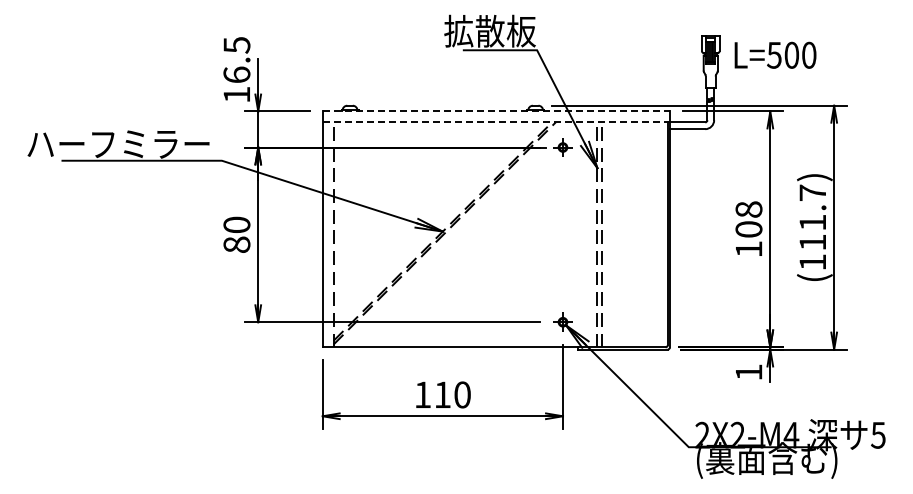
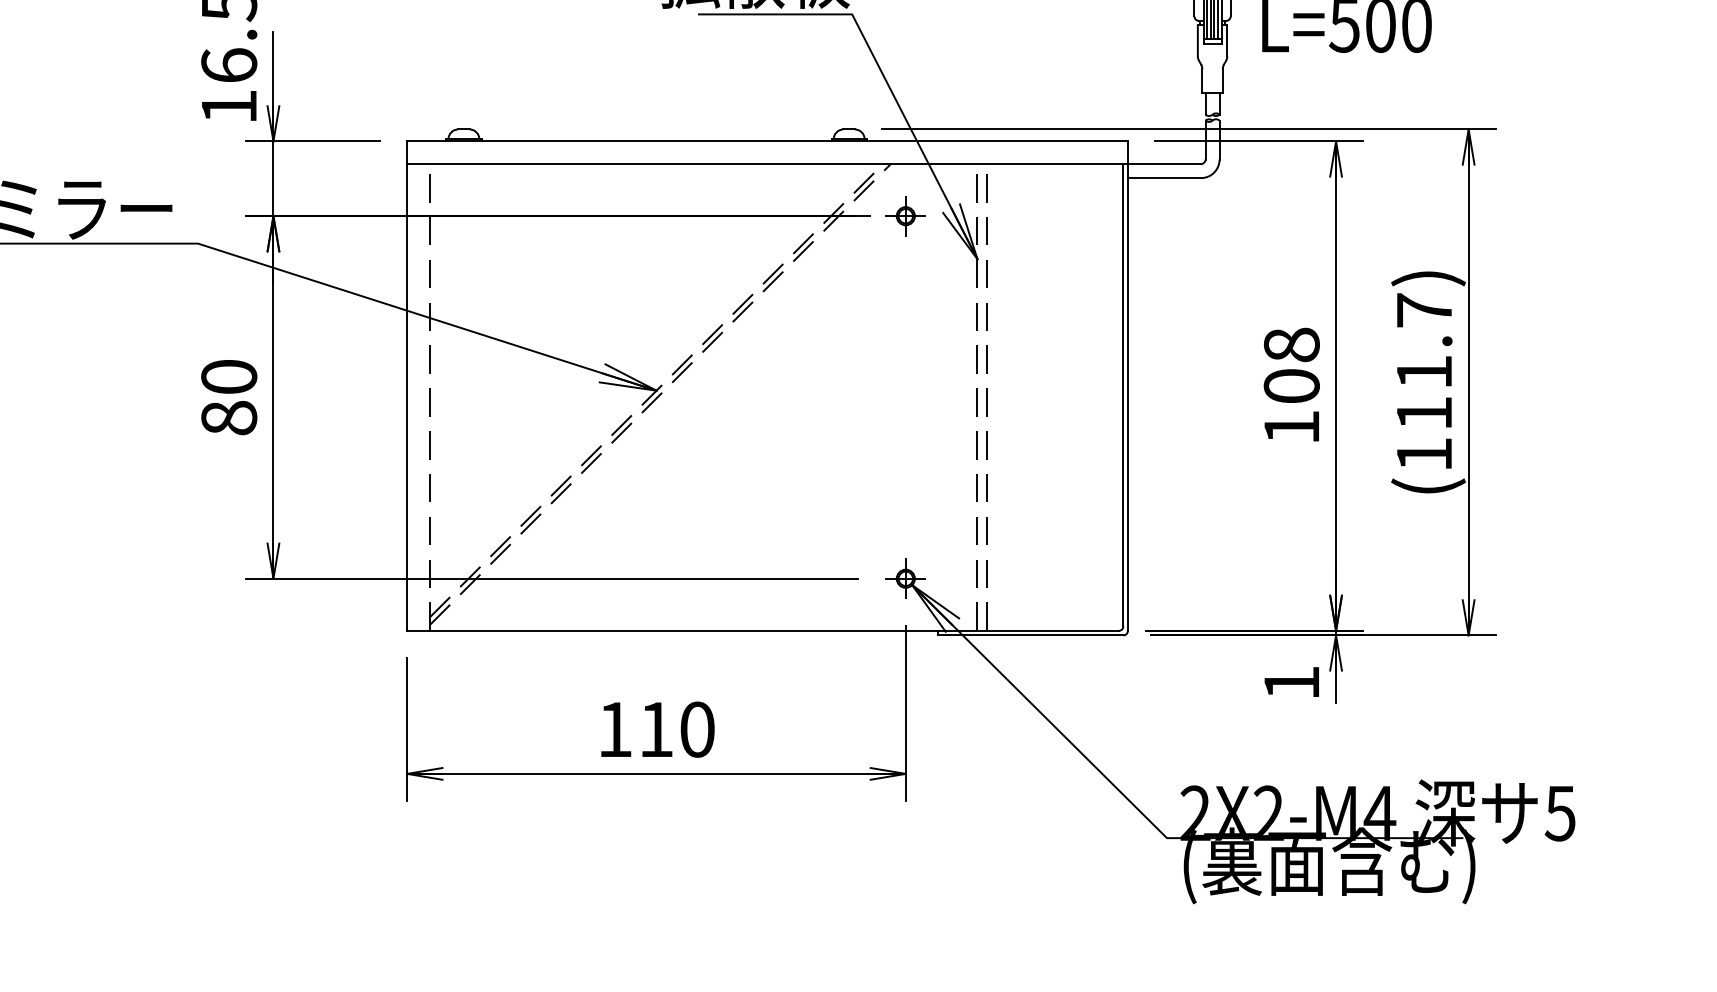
line: (496, 111) -> (767, 141), dashed -> solid
line: (496, 122) -> (767, 164), dashed -> solid

